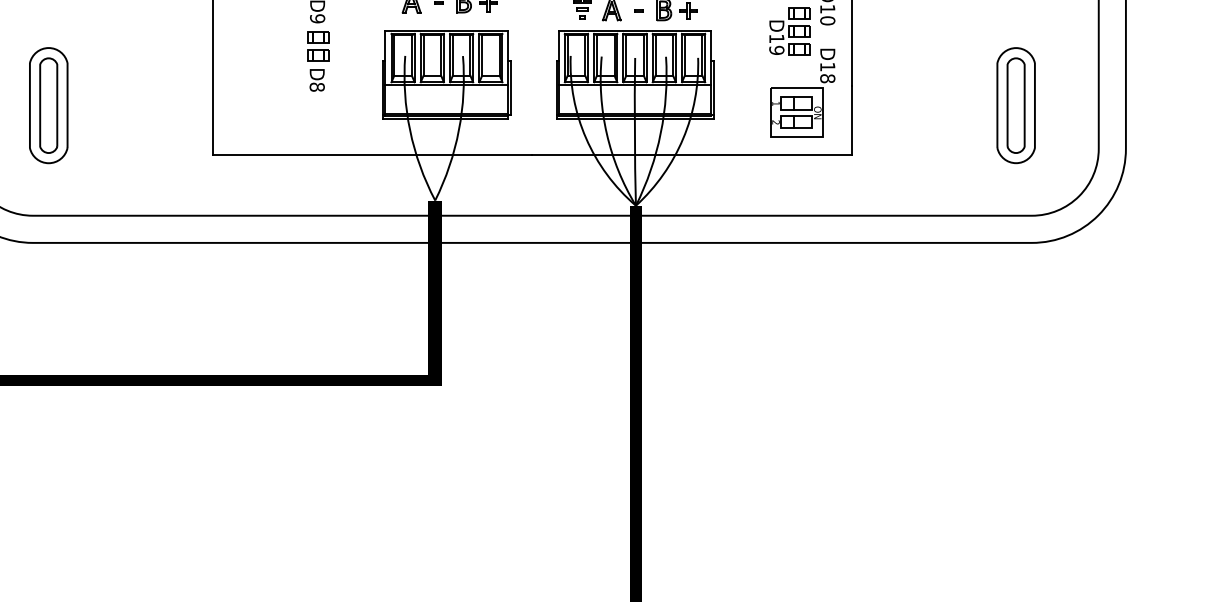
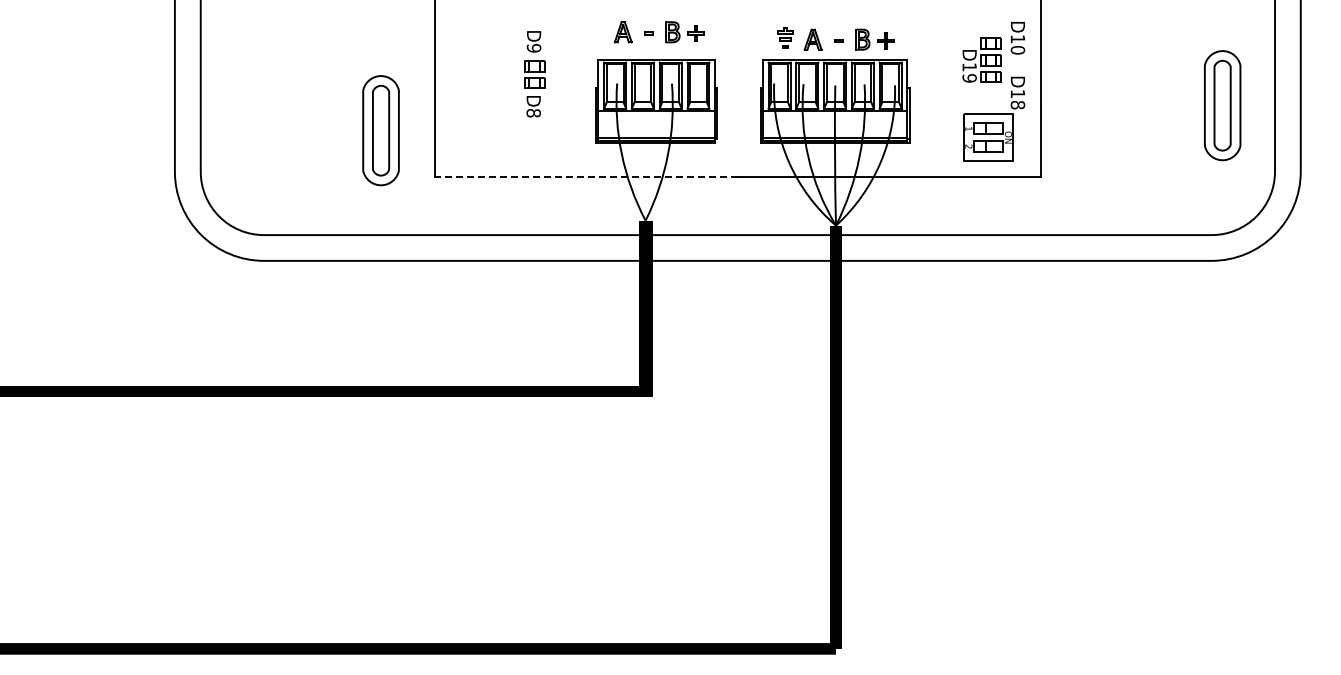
part: (48, 105) -> (380, 130), moved
part: (1016, 105) -> (1222, 105), moved
line: (371, 155) -> (585, 177), solid -> dashed

